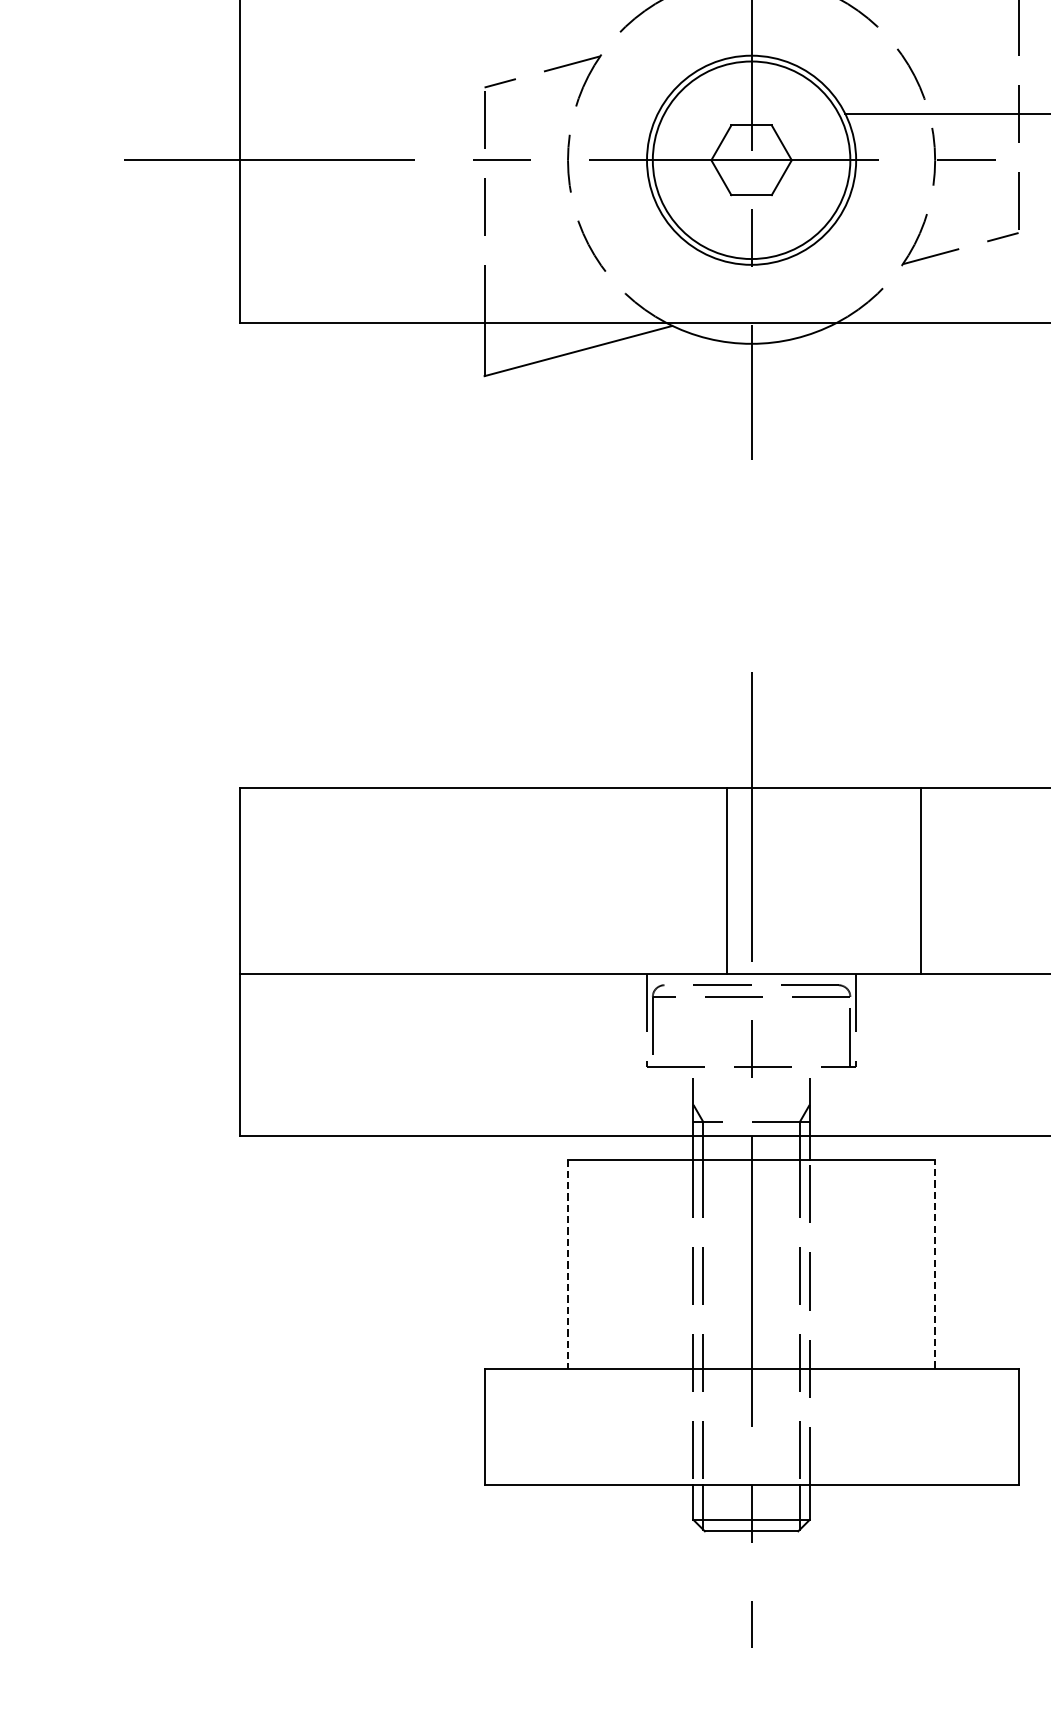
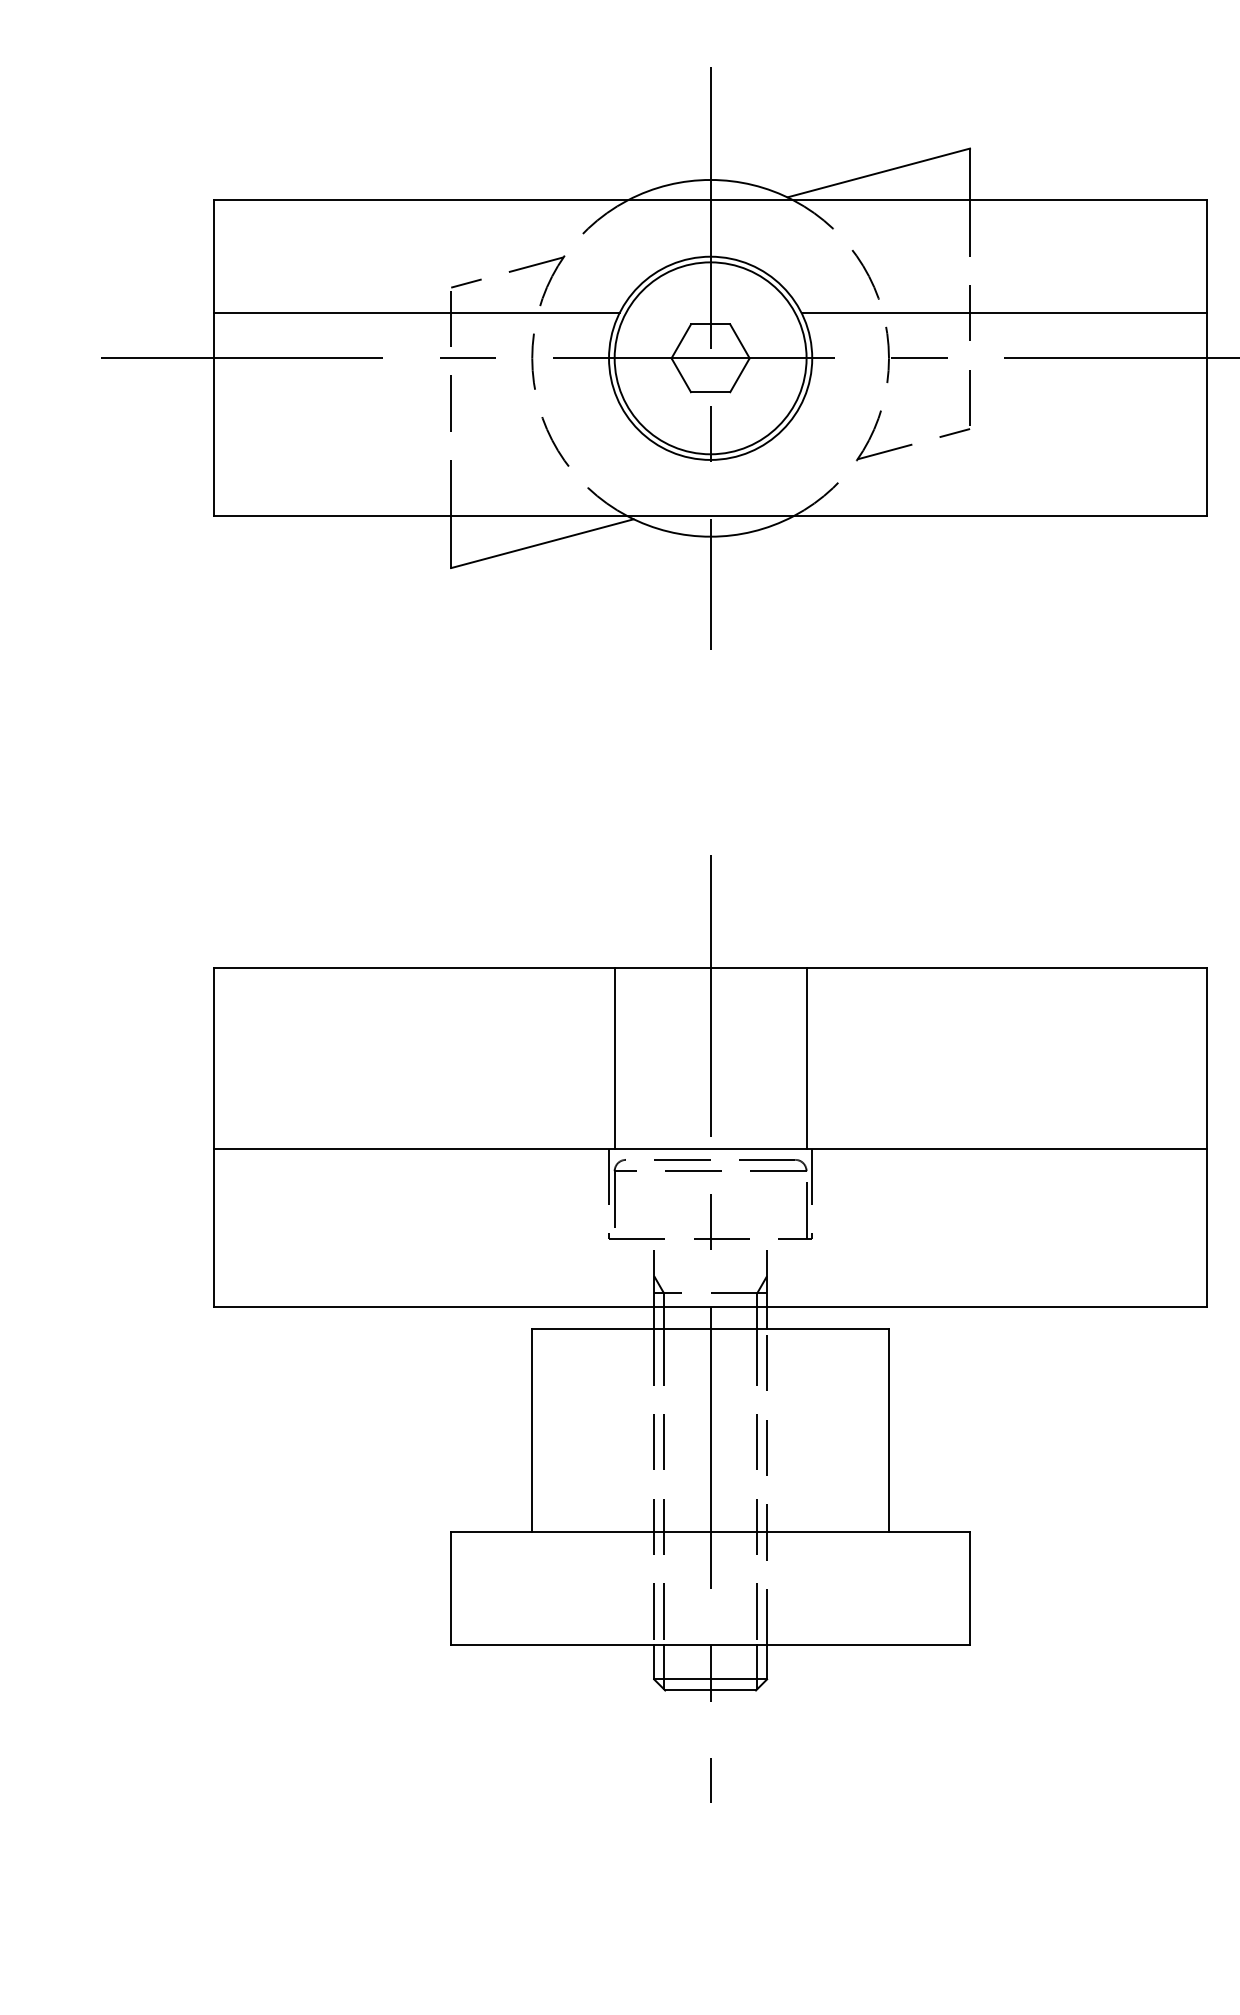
line: (448, 114) -> (416, 313), added
line: (726, 879) -> (614, 1057), moved
line: (921, 879) -> (806, 1057), moved
line: (568, 1263) -> (532, 1430), dashed -> solid
line: (935, 1263) -> (889, 1430), dashed -> solid

